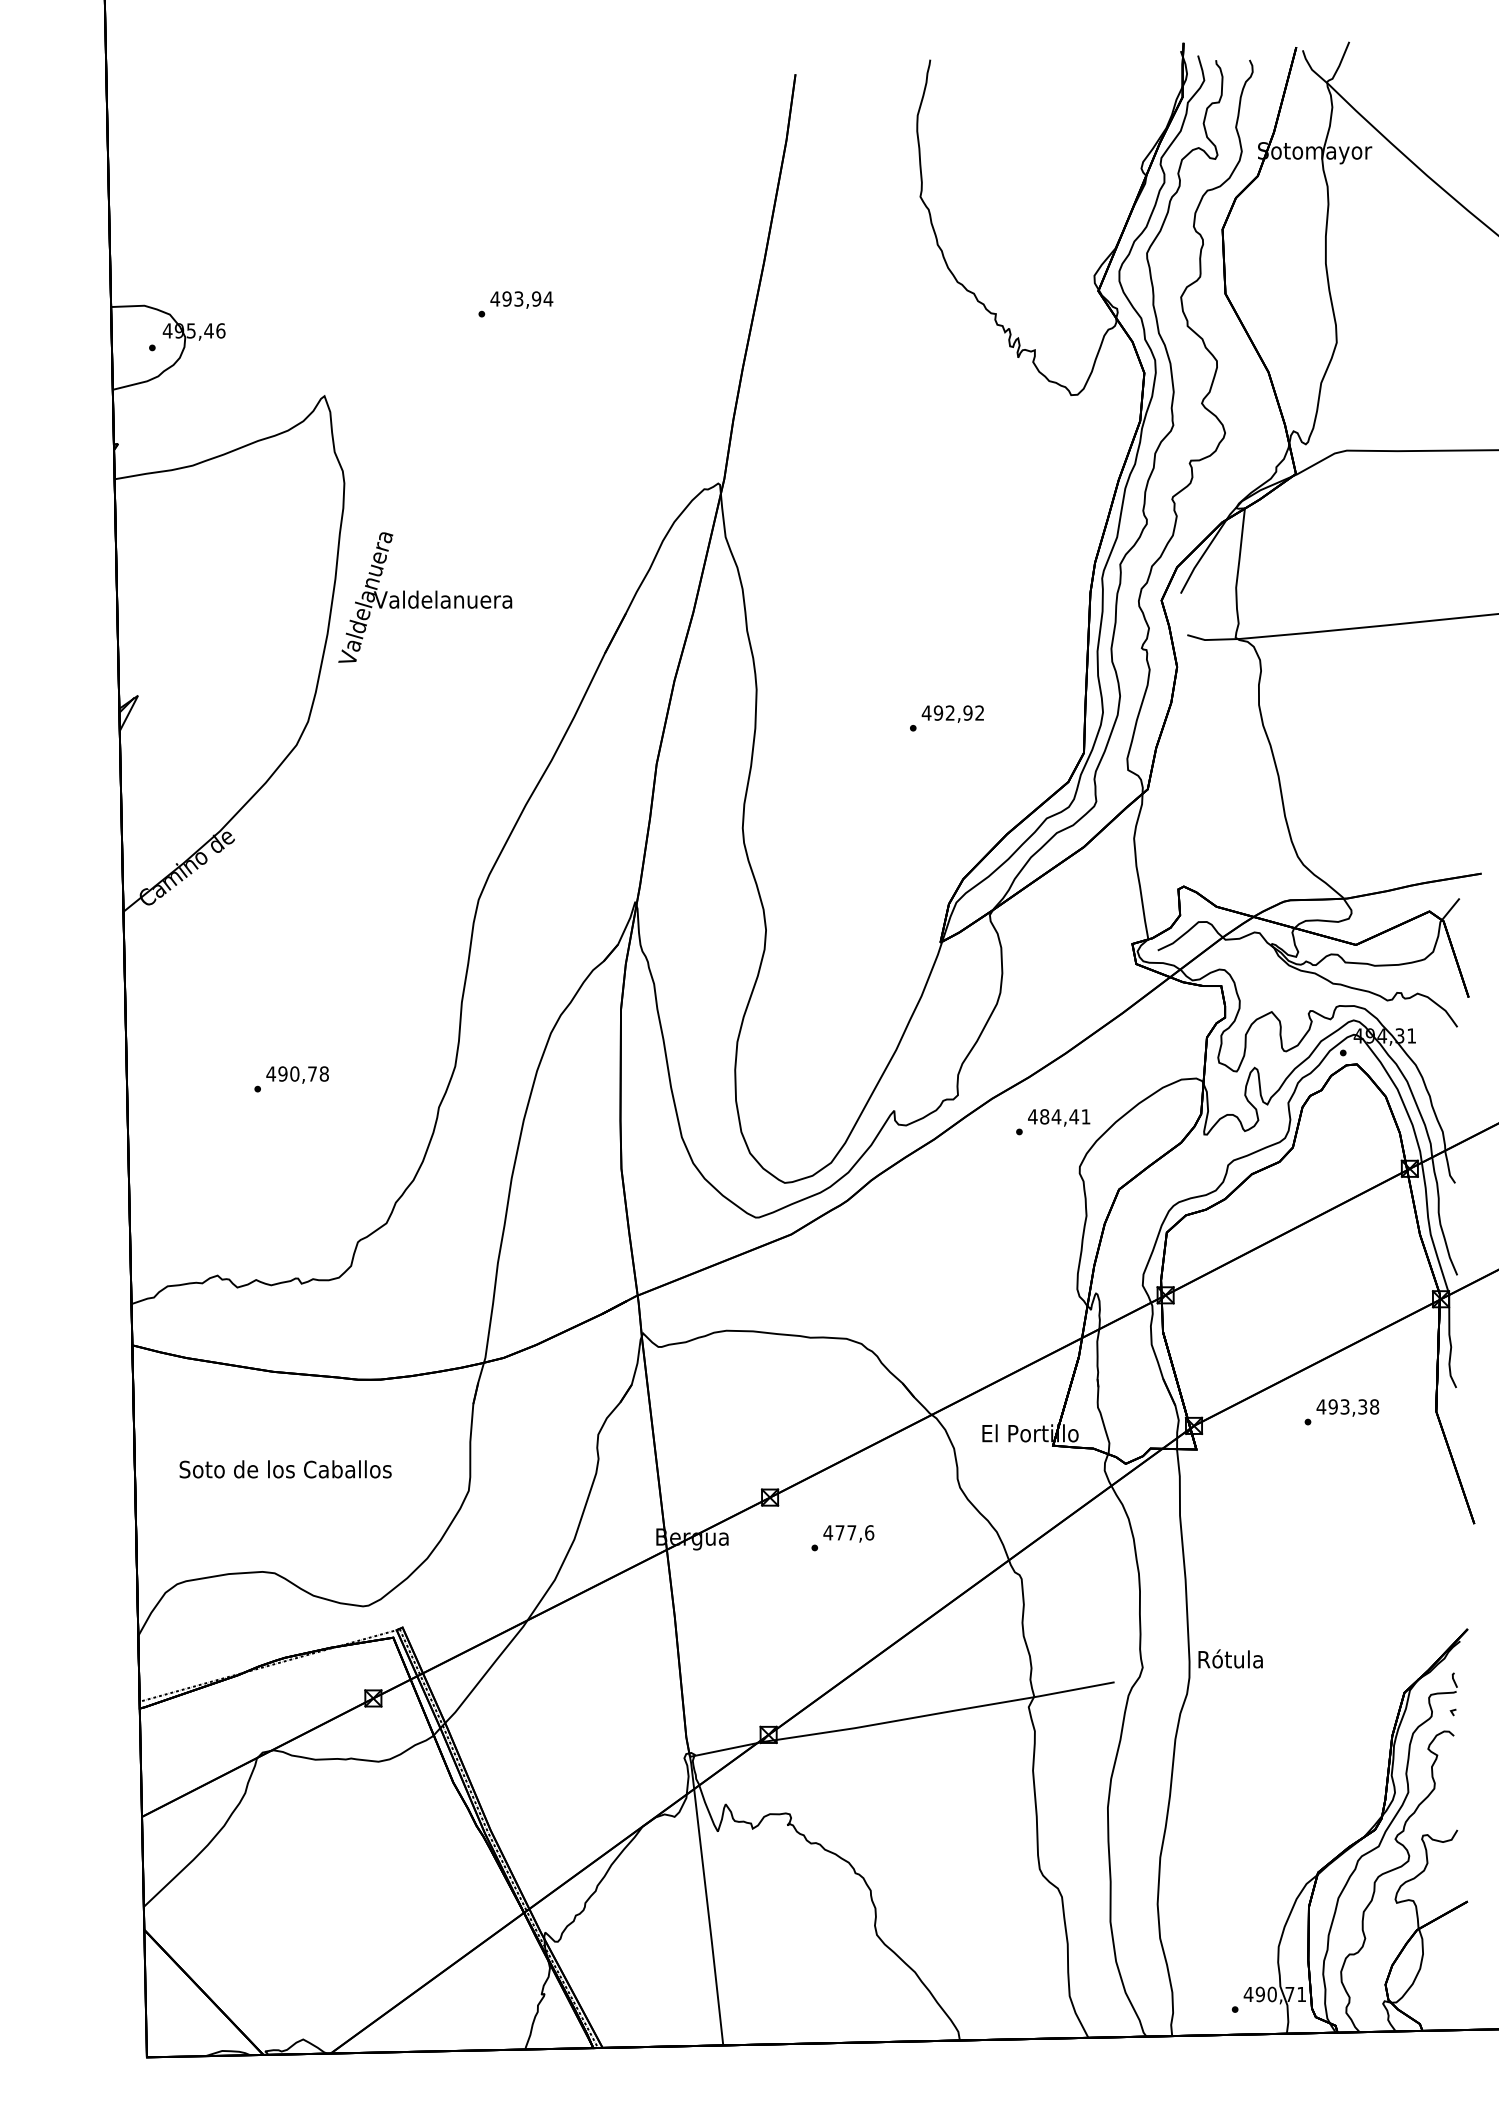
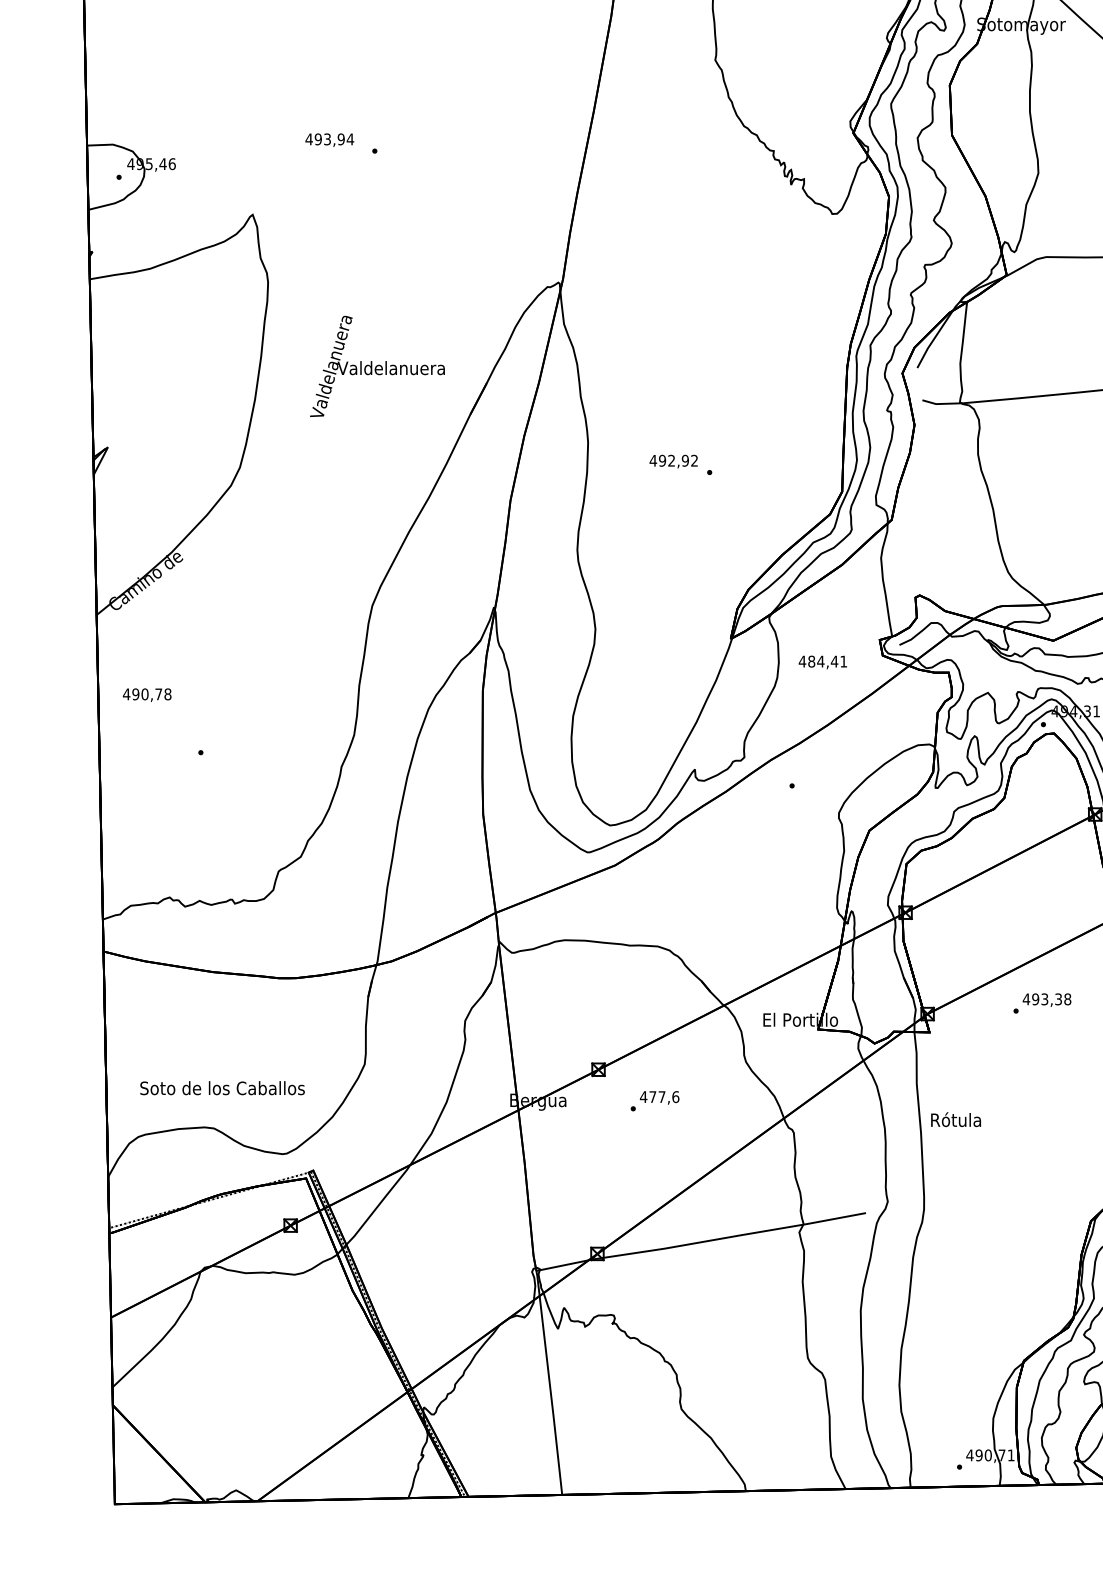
text: (521, 299) -> (329, 139), moved
text: (425, 597) -> (377, 366), moved
text: (952, 713) -> (673, 461), moved
text: (297, 1074) -> (147, 694), moved
text: (1059, 1117) -> (823, 662), moved
text: (285, 1469) -> (222, 1088), moved
text: (1230, 1658) -> (955, 1119), moved

